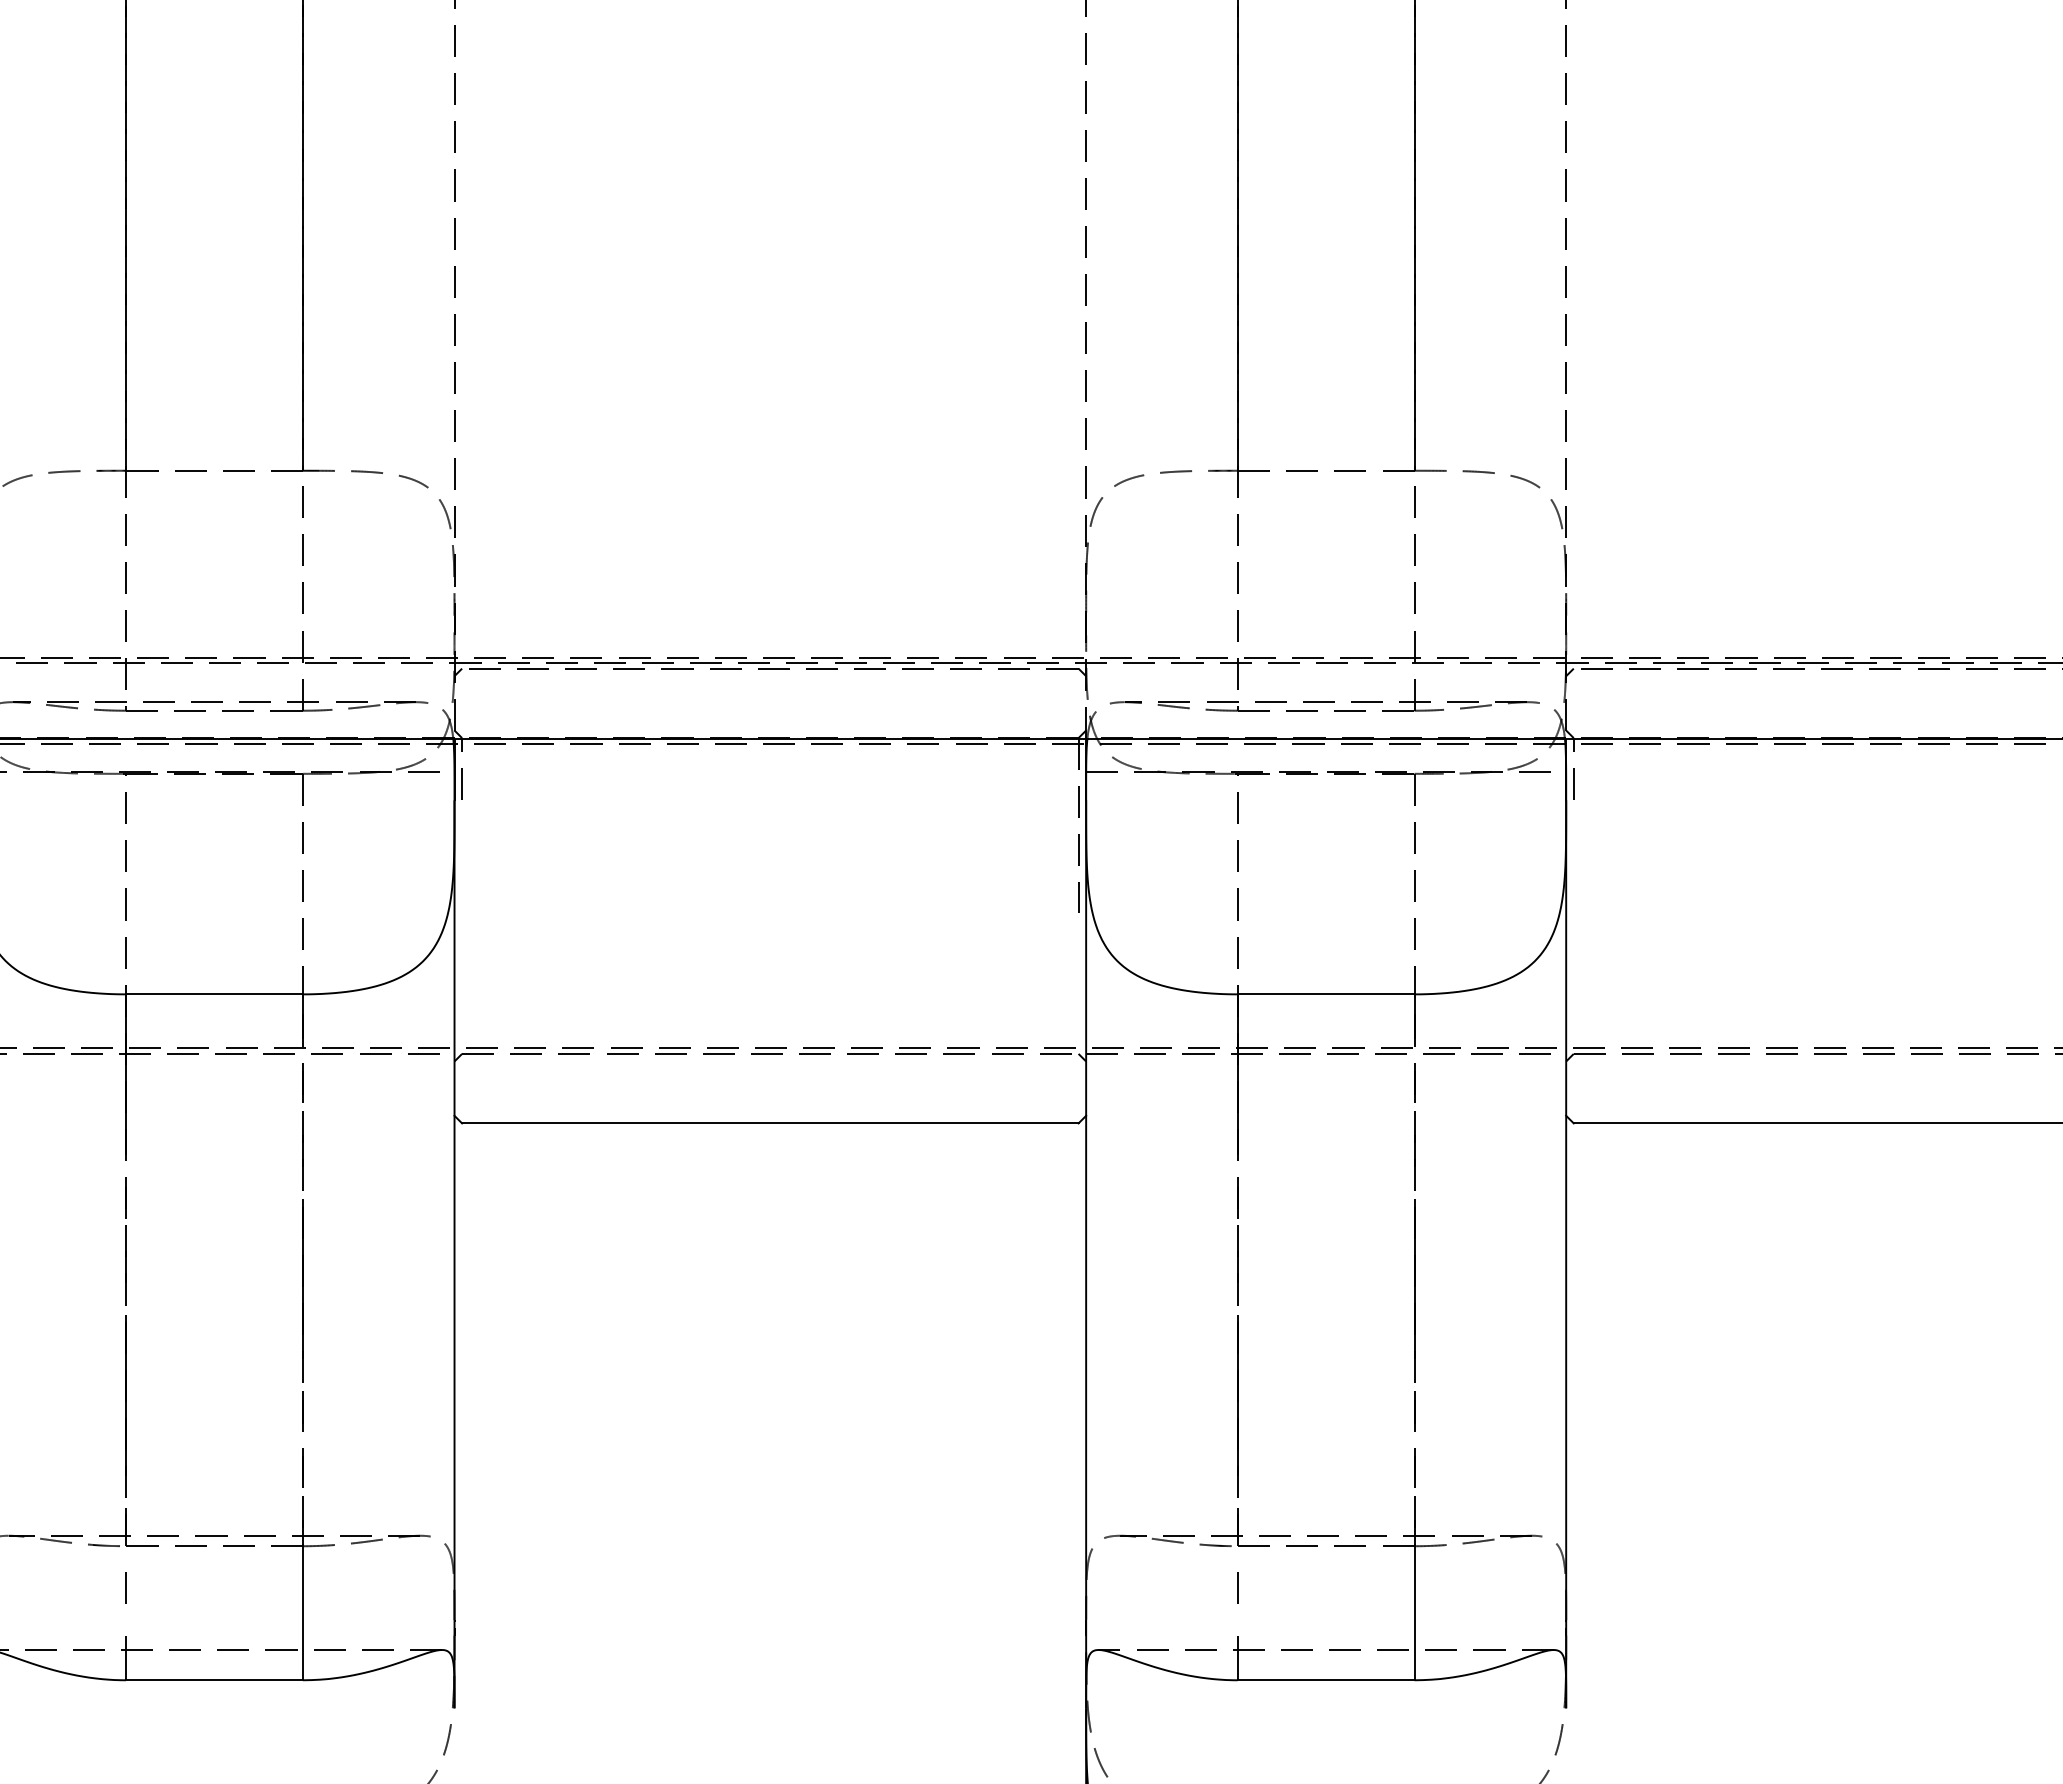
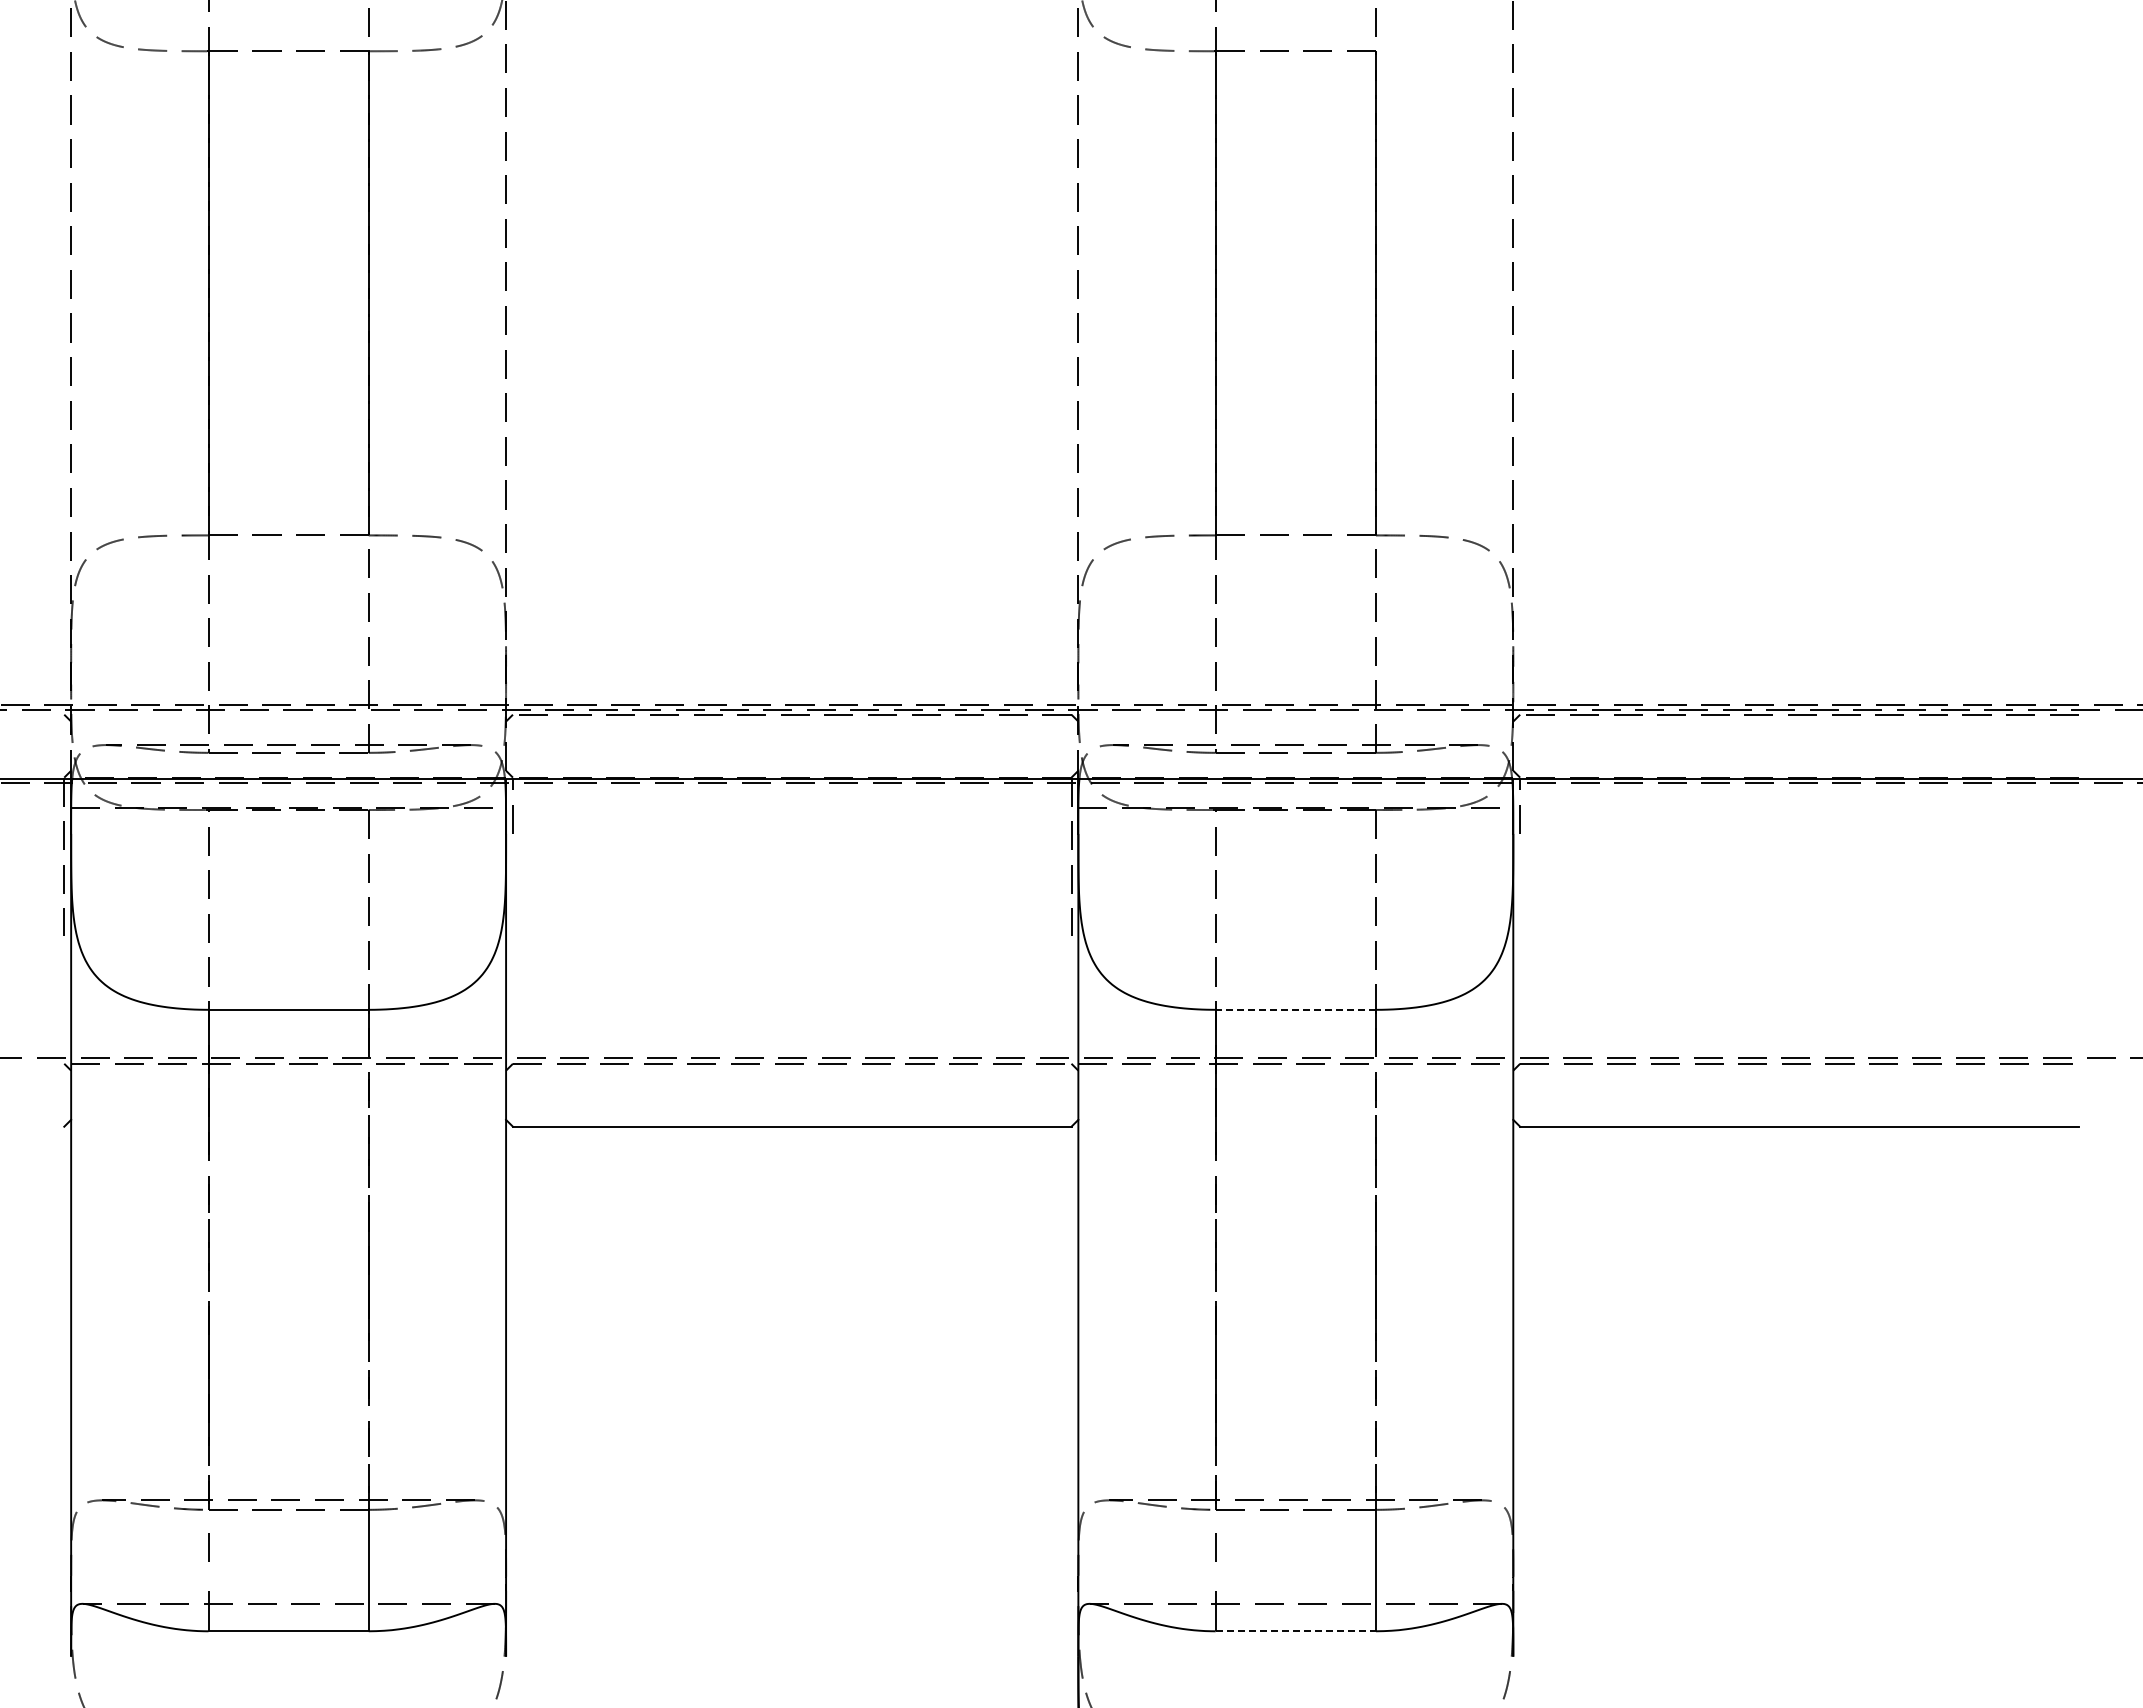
line: (1325, 994) -> (1295, 1009), solid -> dashed
line: (1326, 1680) -> (1296, 1631), solid -> dashed

